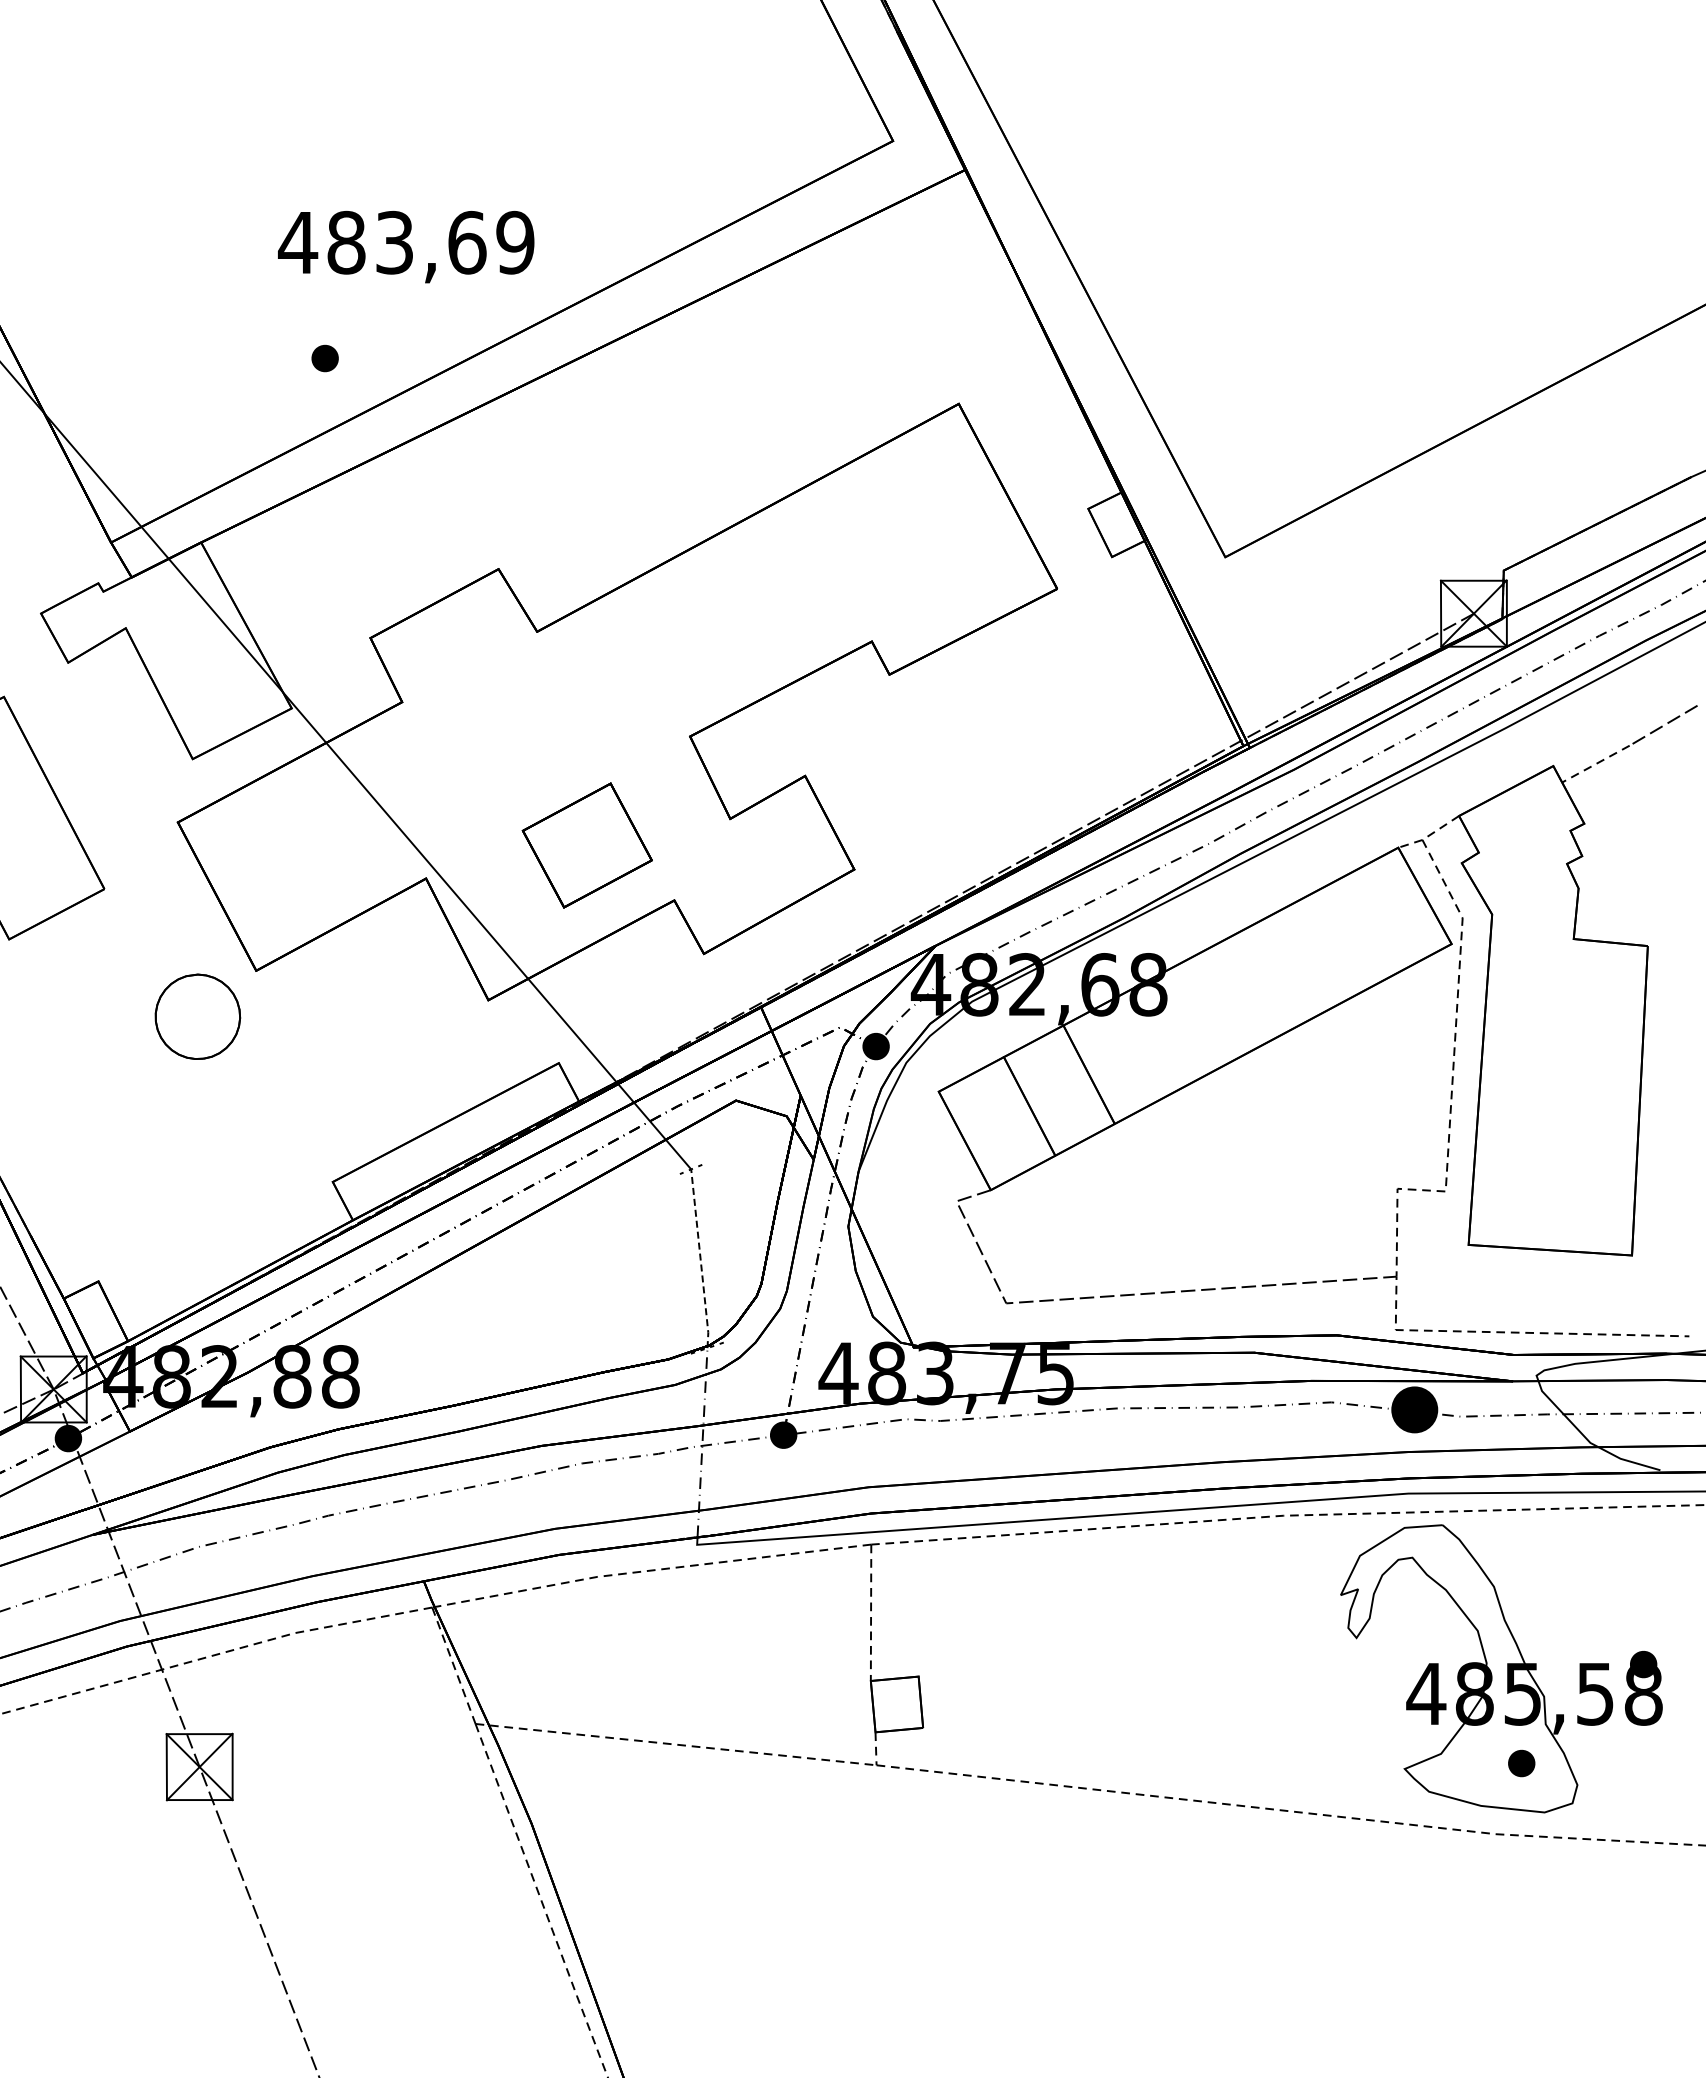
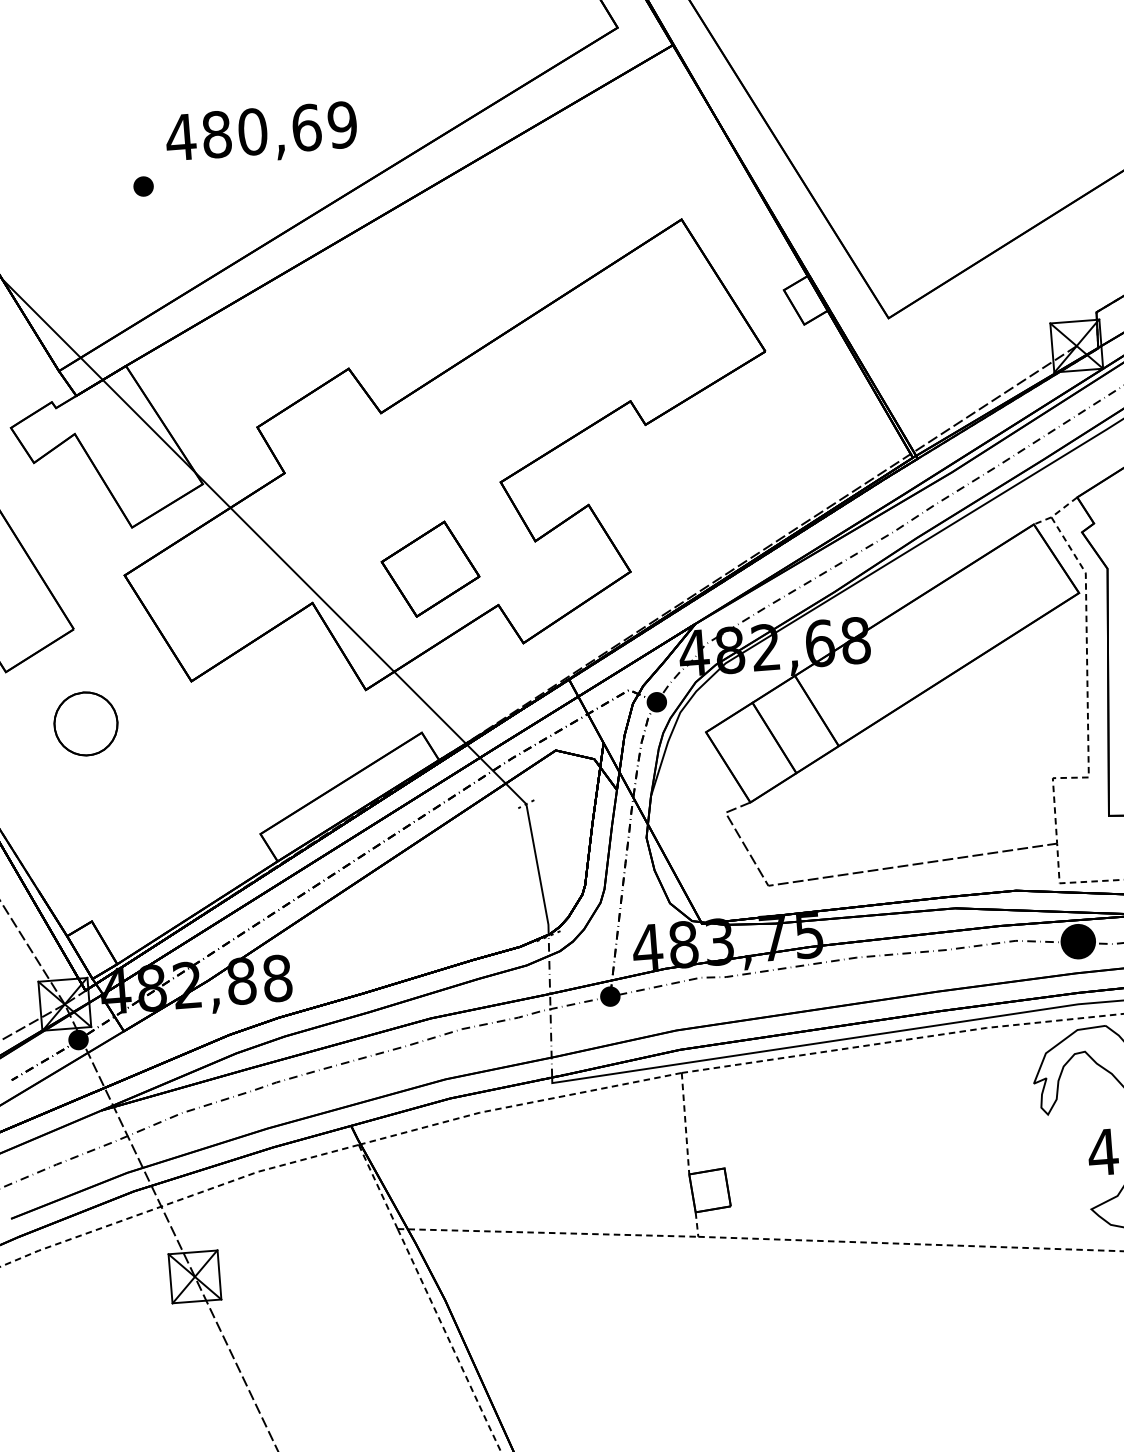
text: (394, 242) -> (252, 131), 483,69 -> 480,69
part: (324, 358) -> (143, 186), moved
part: (197, 1016) -> (85, 723), moved
line: (700, 1259) -> (538, 870), dashed -> solid

